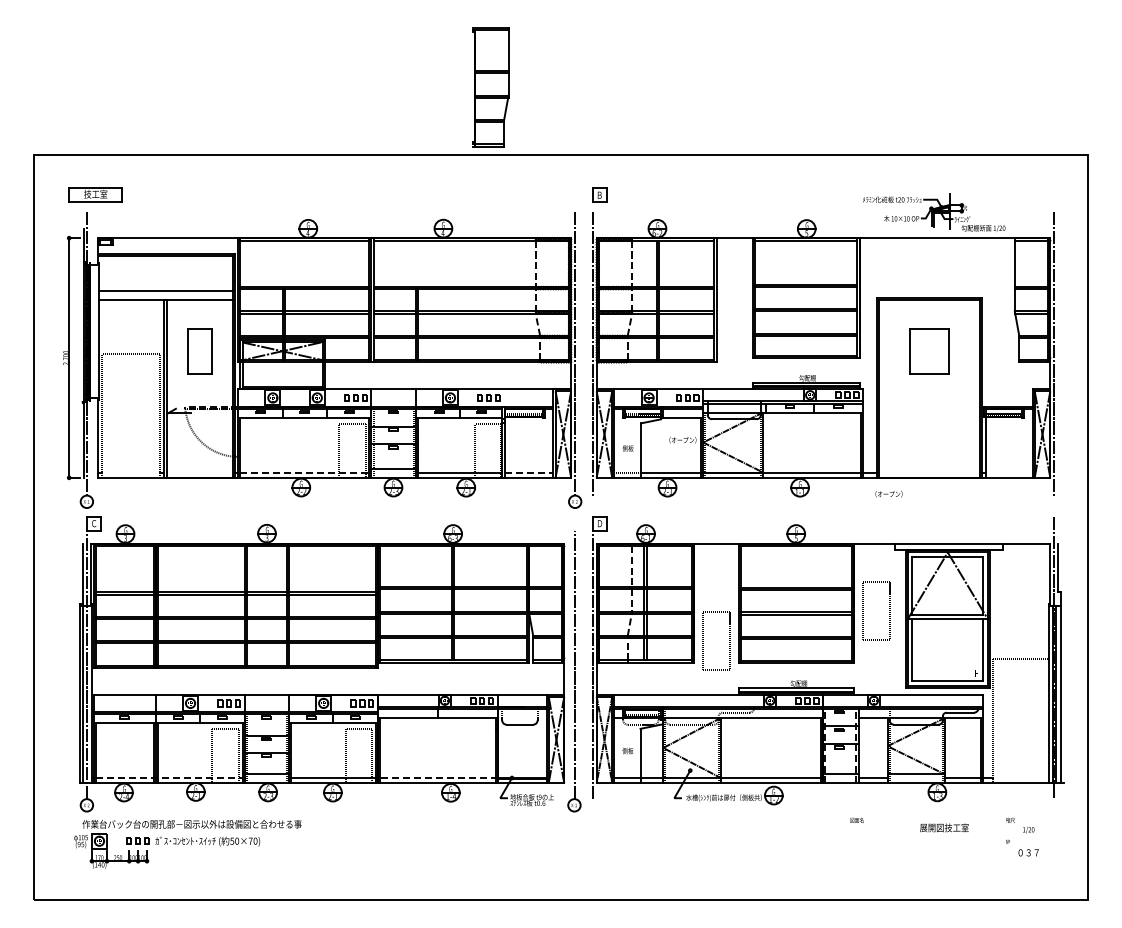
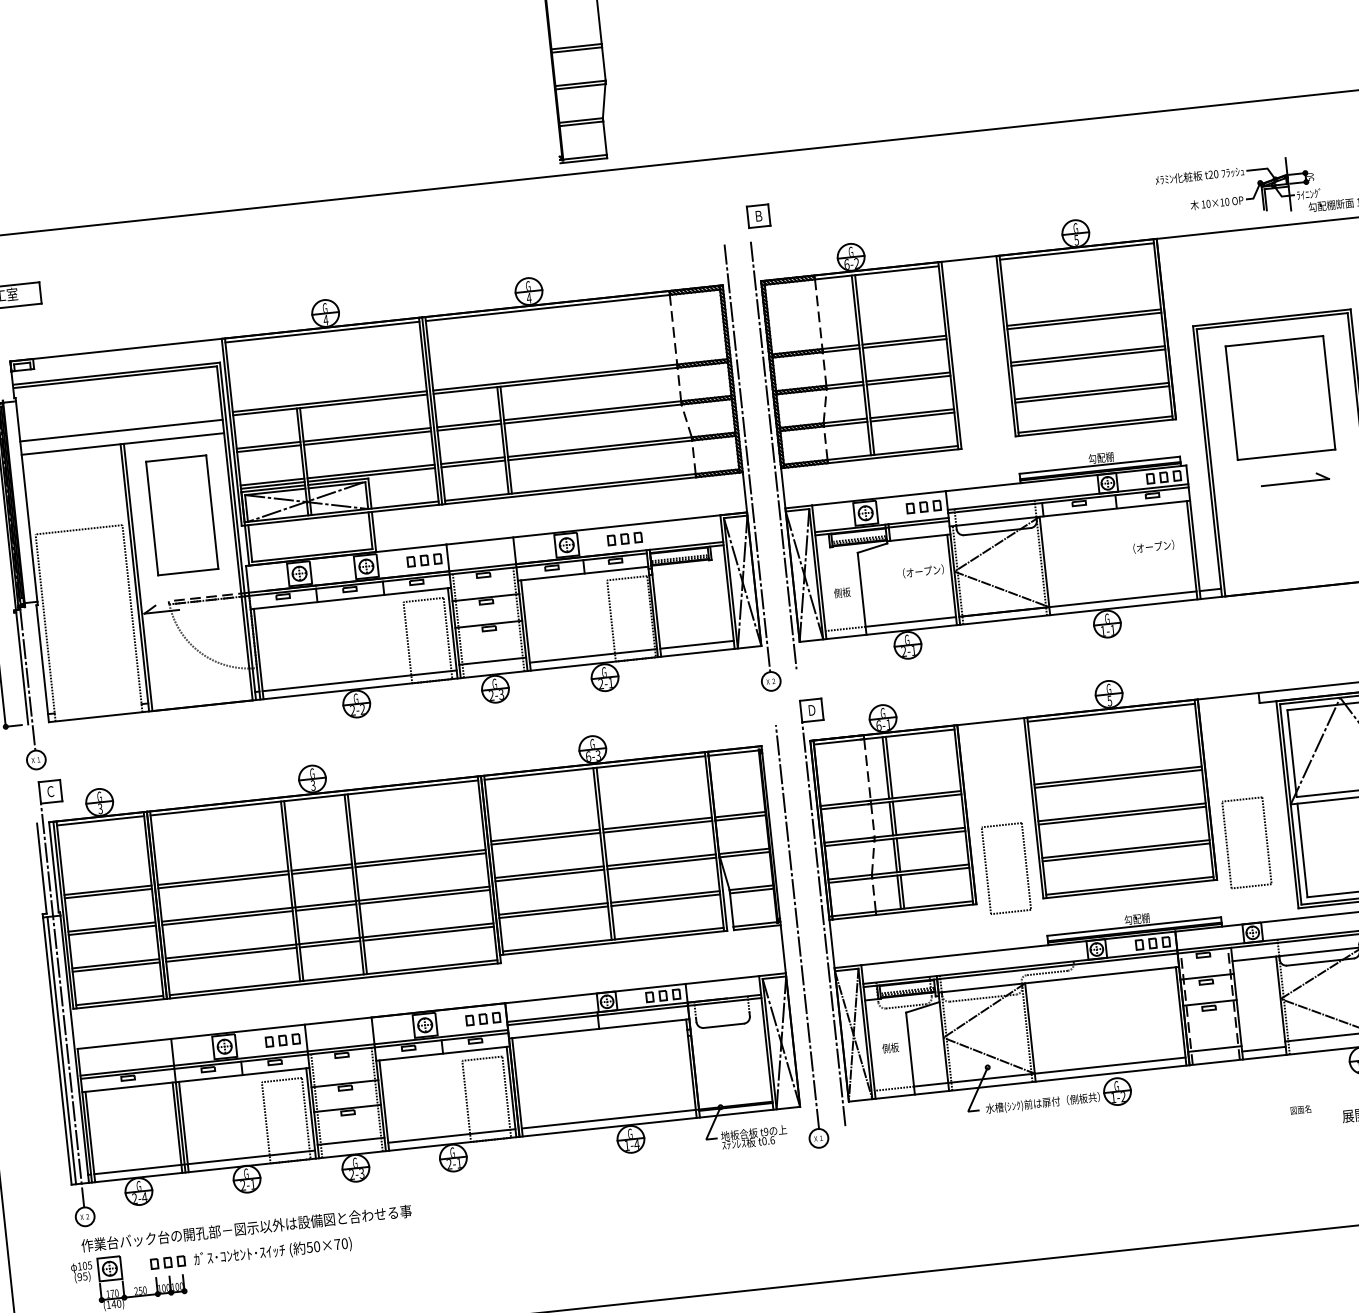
part: (199, 351) -> (181, 515), size x1.67
part: (929, 351) -> (1280, 398), size x1.67
part: (933, 405) -> (1295, 478), added
line: (305, 472) -> (360, 680), dashed -> solid
line: (529, 472) -> (697, 644), dashed -> solid
text: (888, 494) -> (1153, 547), moved
part: (889, 610) -> (1266, 839), moved
line: (169, 777) -> (204, 1161), dashed -> solid
line: (438, 777) -> (609, 1118), dashed -> solid
text: (856, 819) -> (1299, 1108), moved

